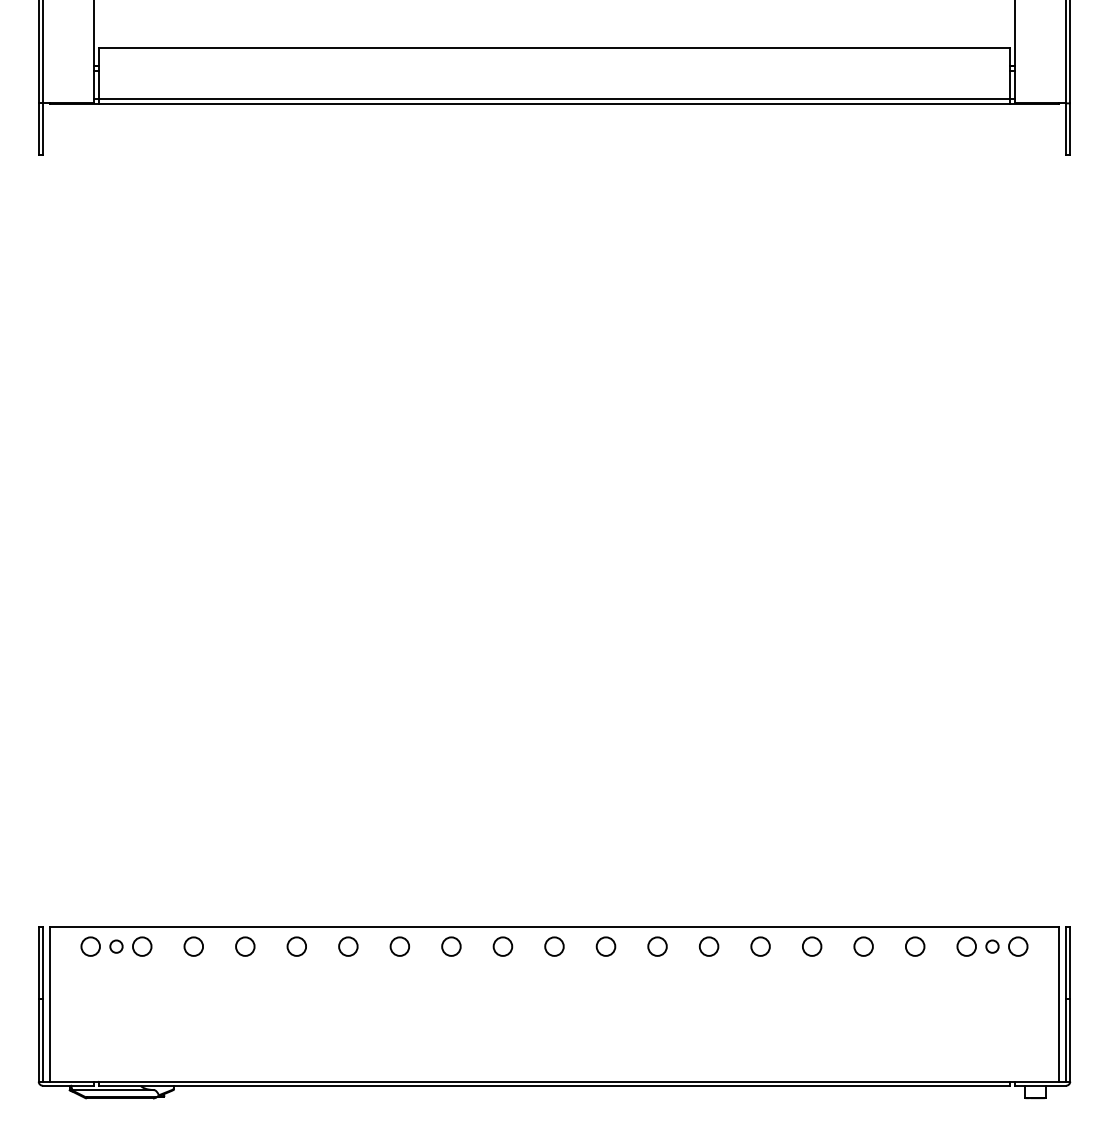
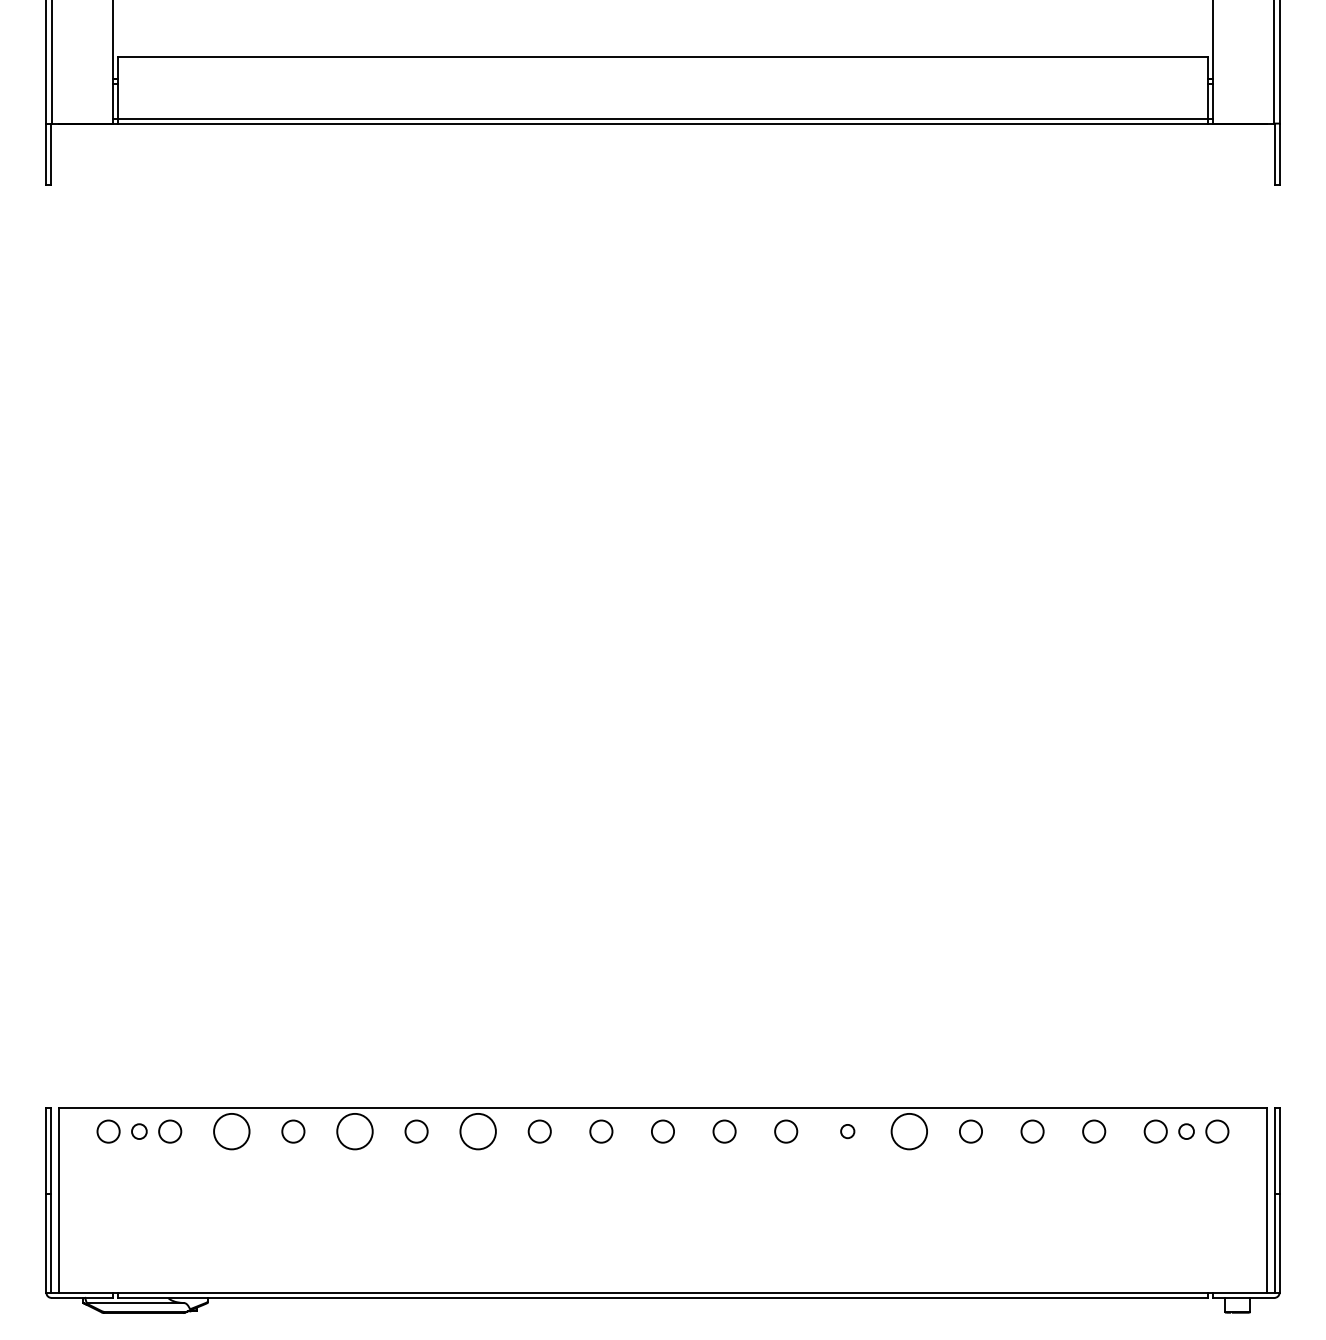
circle: (193, 946) -> (231, 1131), size x1.6
circle: (296, 946) -> (354, 1131), size x1.6
circle: (399, 946) -> (477, 1131), size x1.6
circle: (708, 946) -> (847, 1131), size x0.6
circle: (760, 946) -> (909, 1131), size x1.6

